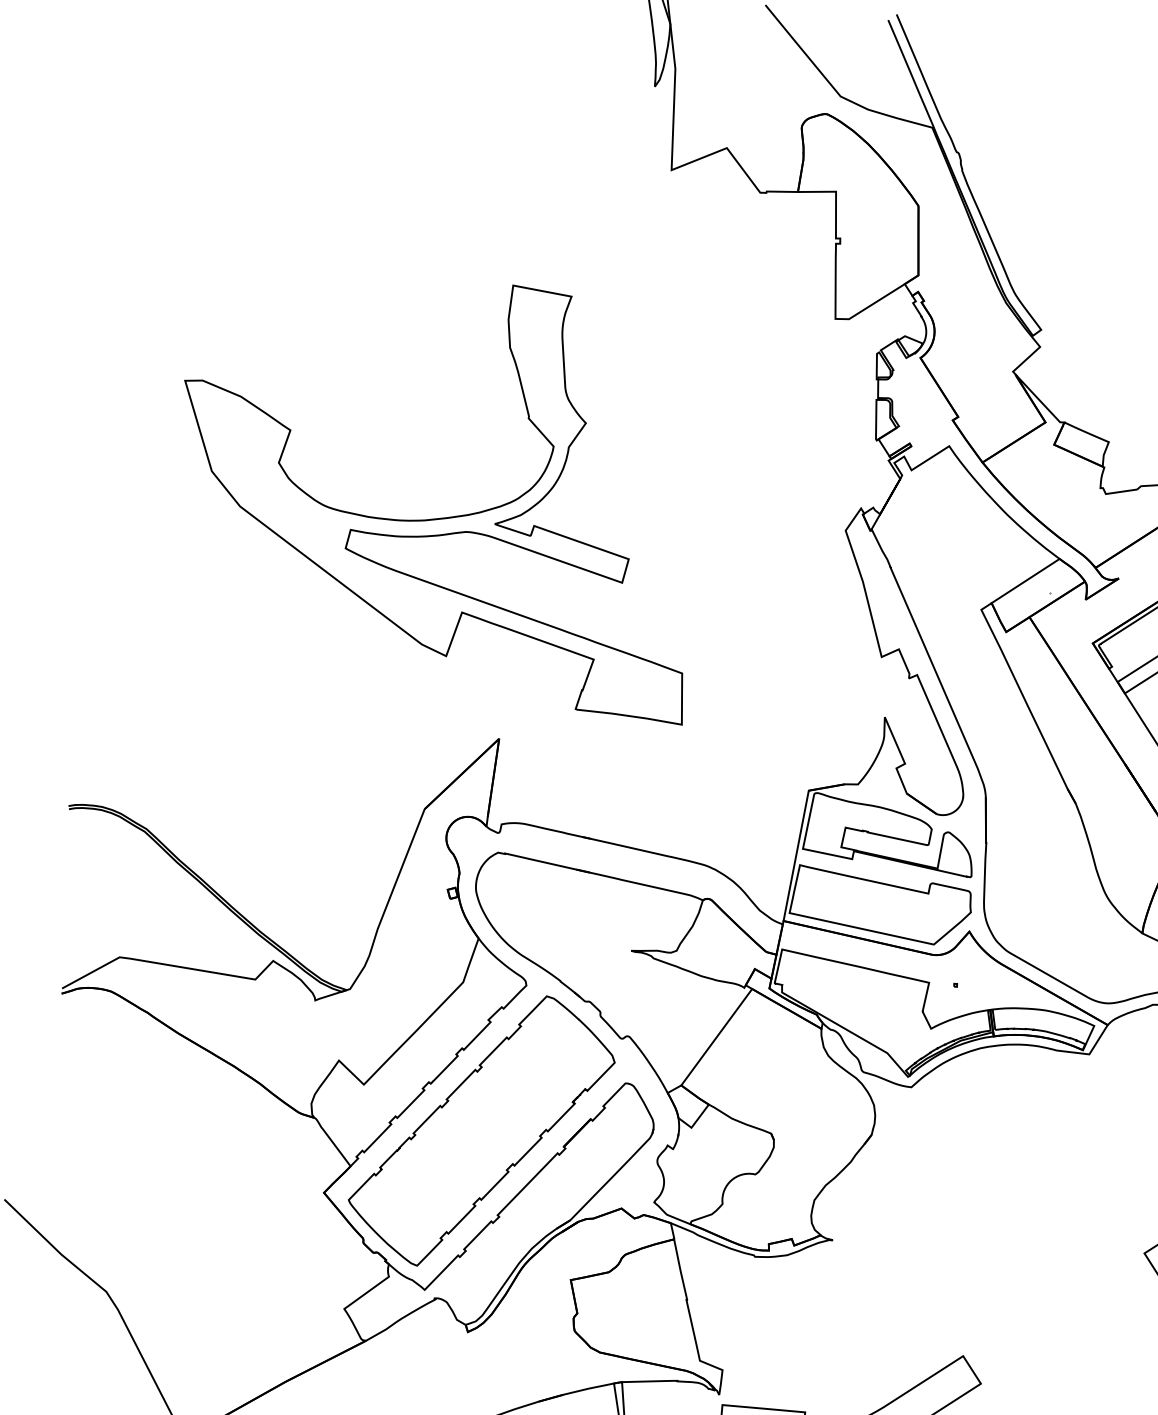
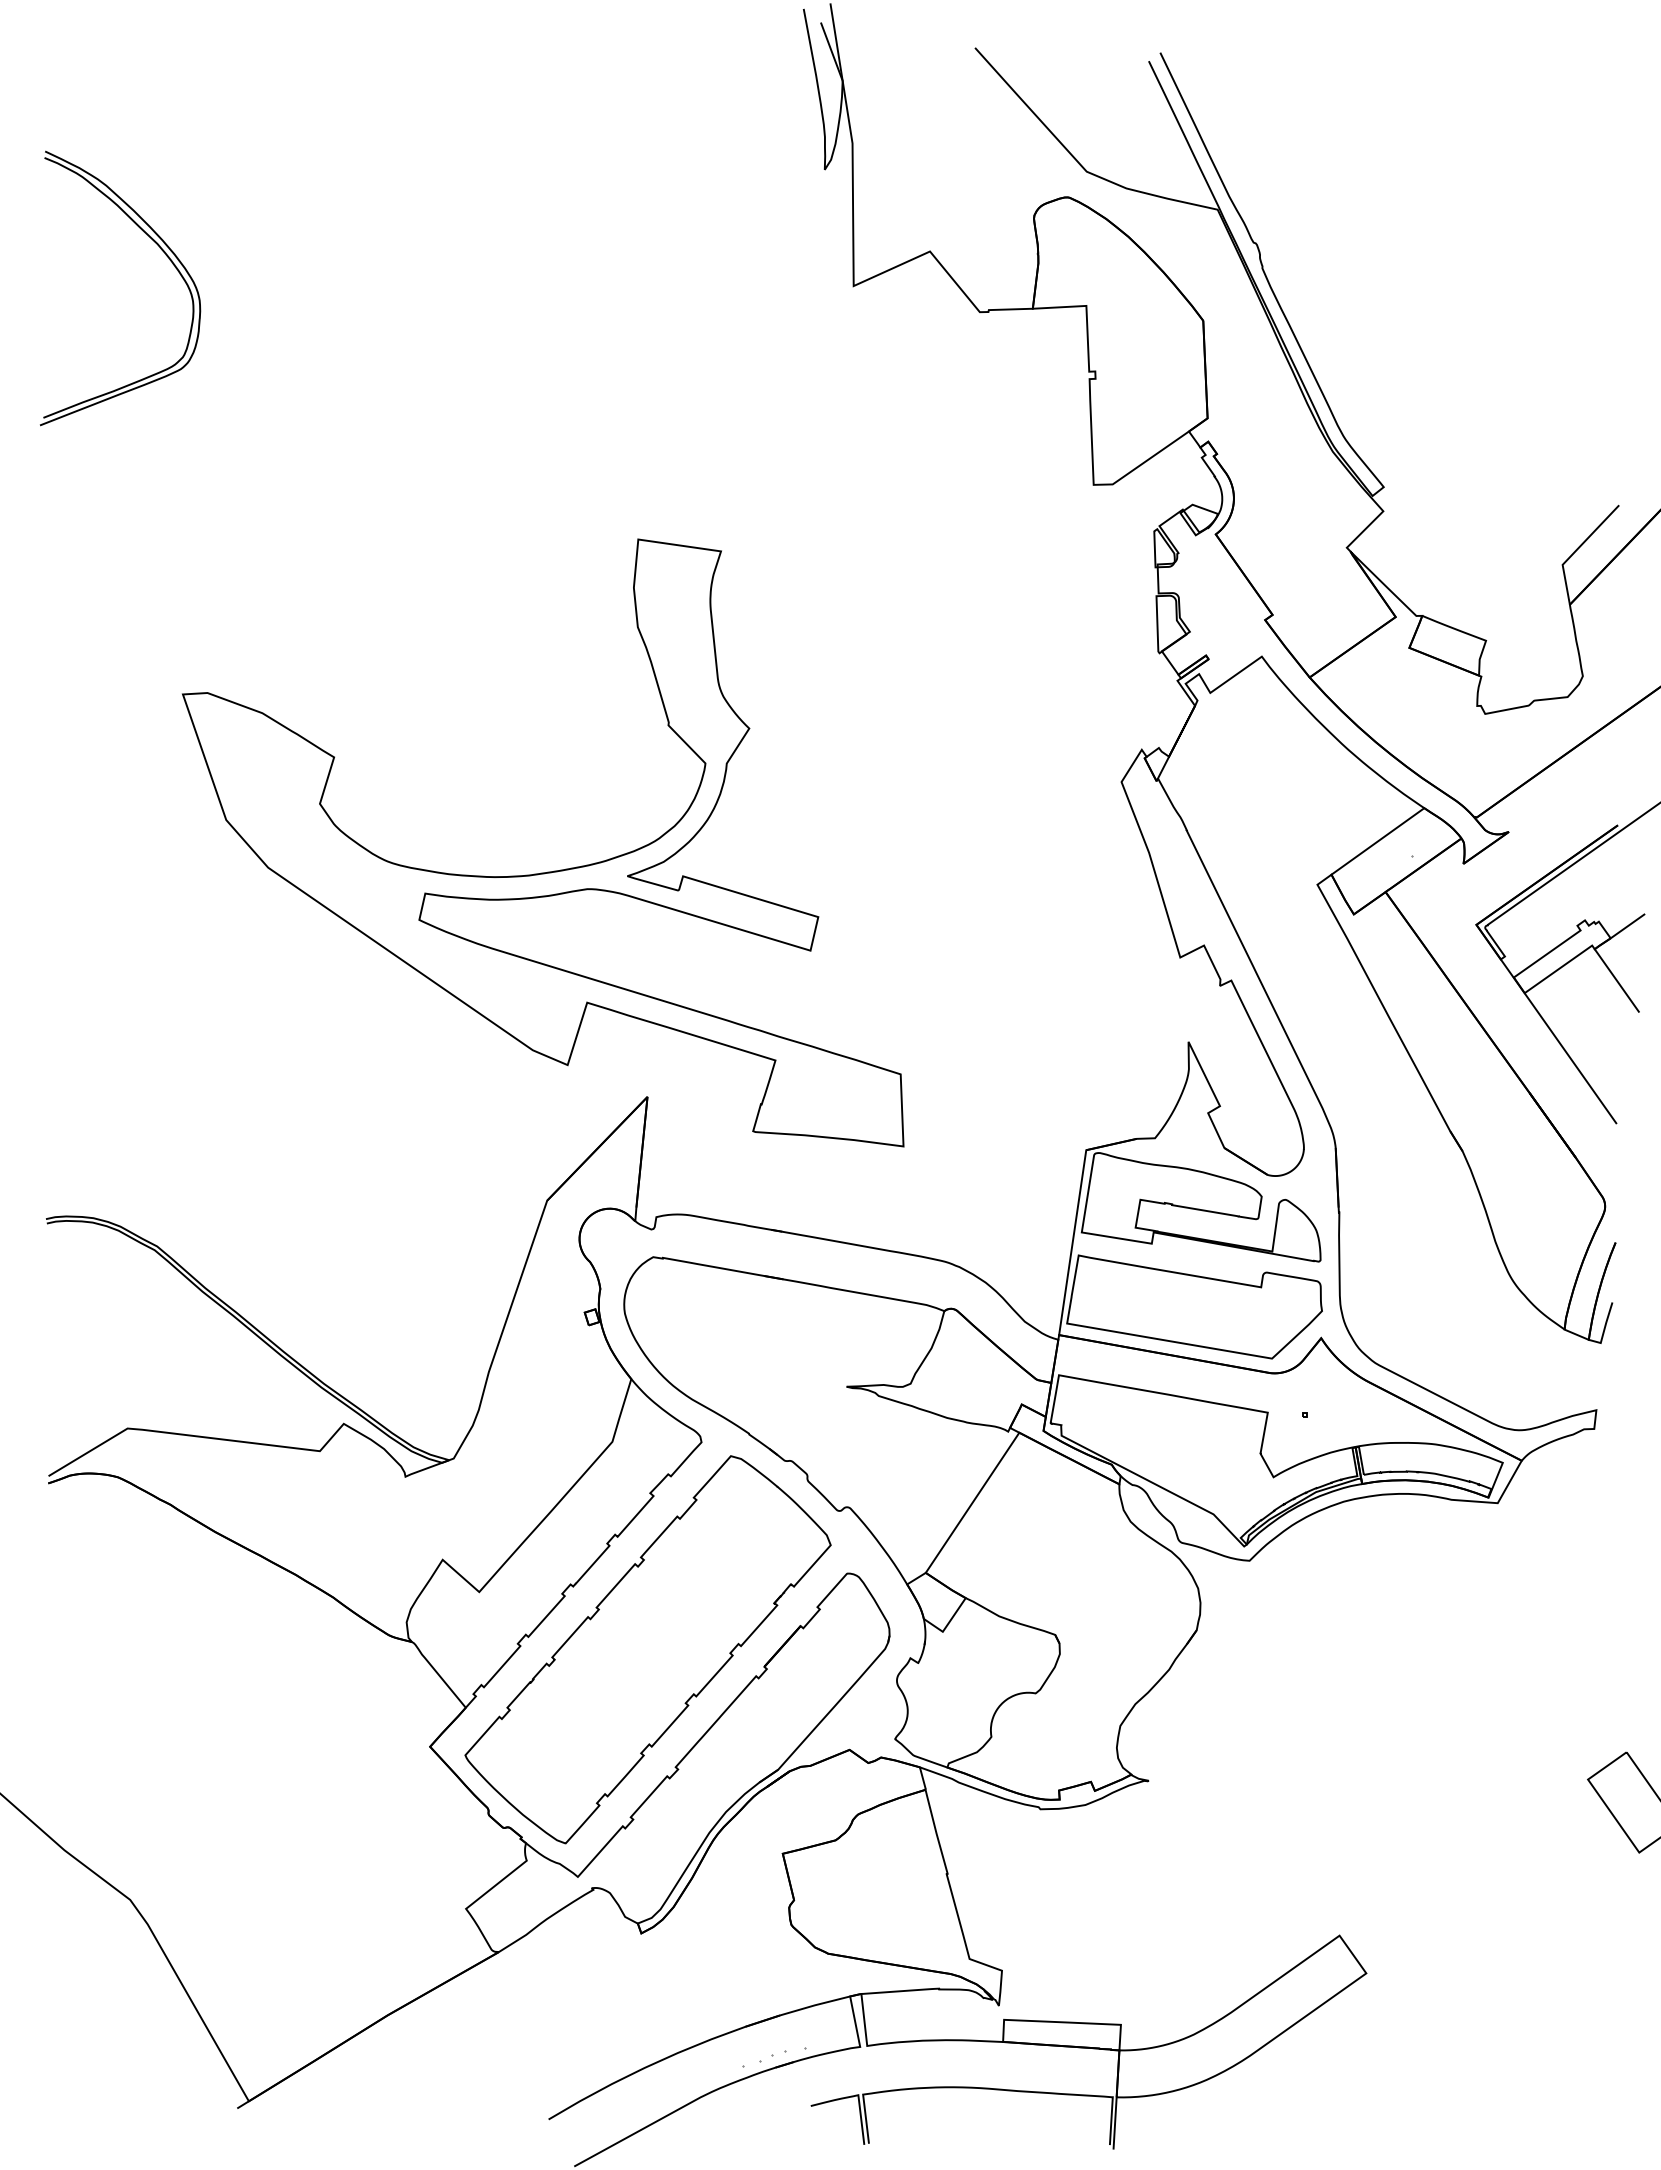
part: (184, 126) -> (165, 255), added
part: (438, 518) -> (547, 871), moved

